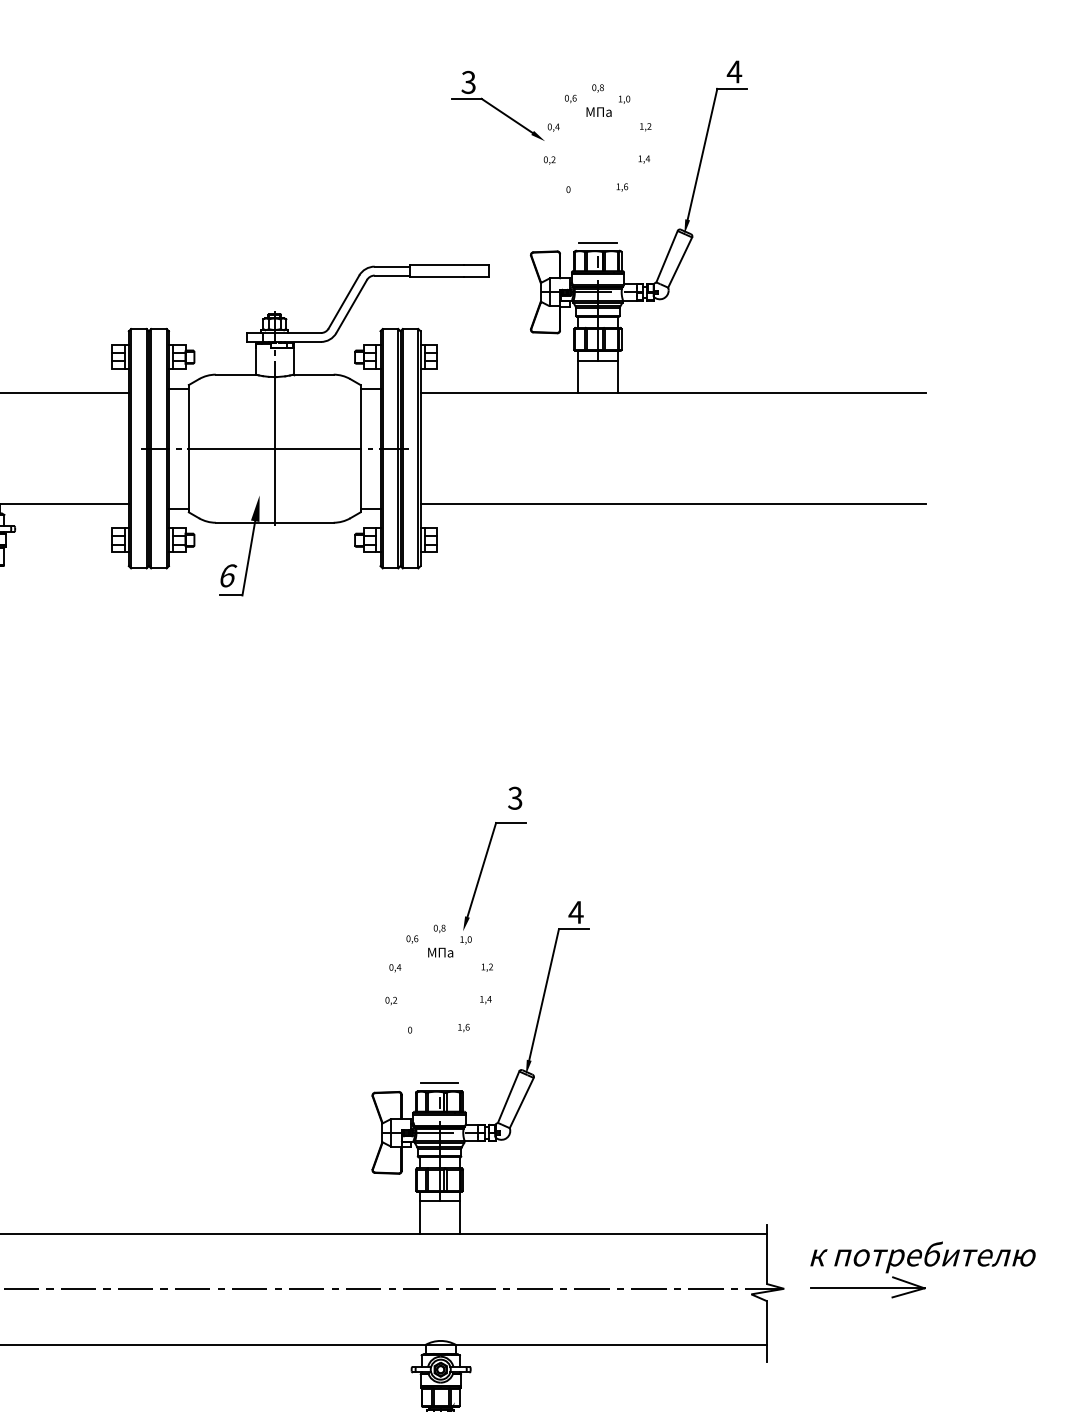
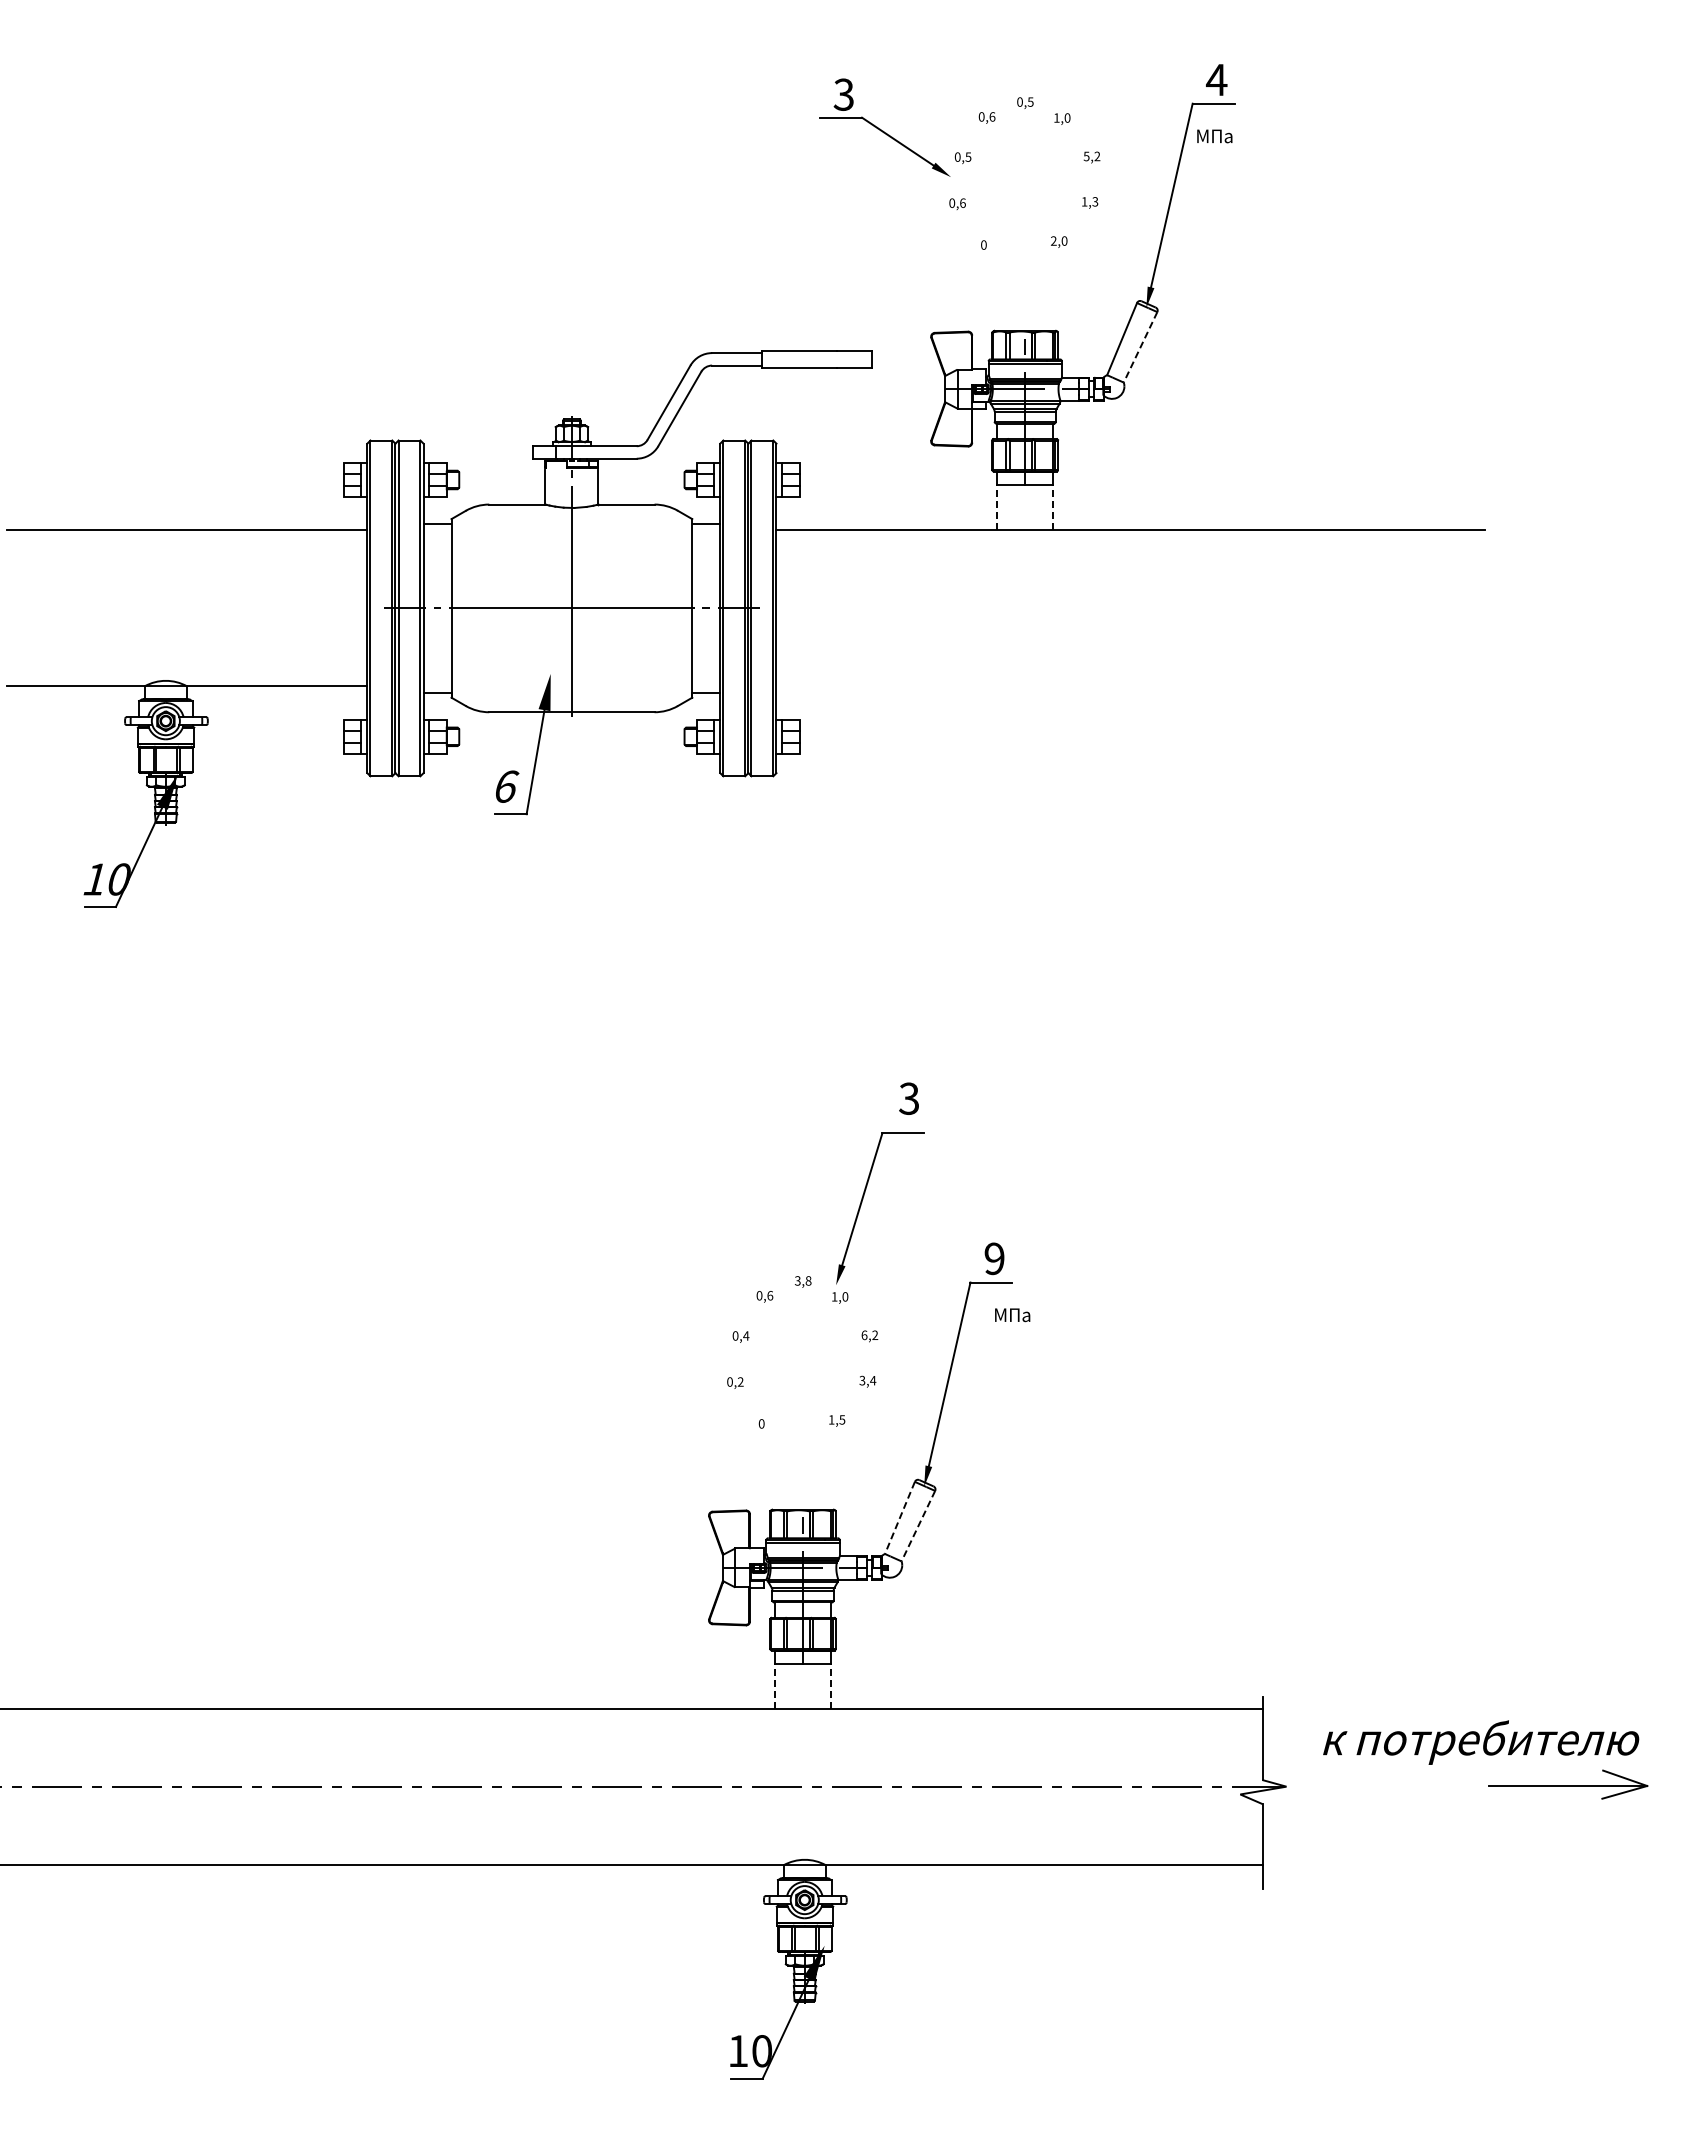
text: (601, 87) -> (1030, 101), 0,8 -> 0,5
text: (598, 112) -> (1214, 136), moved
text: (557, 126) -> (968, 156), 0,4 -> 0,5
text: (641, 126) -> (1086, 156), 1,2 -> 5,2
text: (648, 158) -> (1095, 201), 1,4 -> 1,3
text: (553, 159) -> (962, 202), 0,2 -> 0,6
text: (621, 186) -> (1058, 240), 1,6 -> 2,0
line: (598, 242) -> (1025, 319), removed
line: (680, 262) -> (1140, 347), solid -> dashed
line: (578, 376) -> (997, 507), solid -> dashed
line: (618, 376) -> (1053, 507), solid -> dashed
line: (673, 504) -> (1130, 686), removed
text: (576, 912) -> (994, 1258), 4 -> 9
text: (435, 927) -> (797, 1280), 0,8 -> 3,8
text: (440, 952) -> (1012, 1315), moved
text: (483, 967) -> (864, 1335), 1,2 -> 6,2
text: (481, 999) -> (862, 1380), 1,4 -> 3,4
text: (467, 1027) -> (842, 1419), 1,6 -> 1,5
line: (439, 1083) -> (802, 1498), removed
line: (508, 1097) -> (899, 1518), solid -> dashed
line: (521, 1103) -> (918, 1526), solid -> dashed
line: (419, 1217) -> (774, 1686), solid -> dashed
line: (459, 1217) -> (831, 1686), solid -> dashed
part: (868, 1287) -> (1568, 1784), moved

